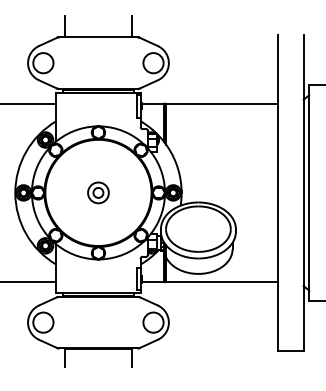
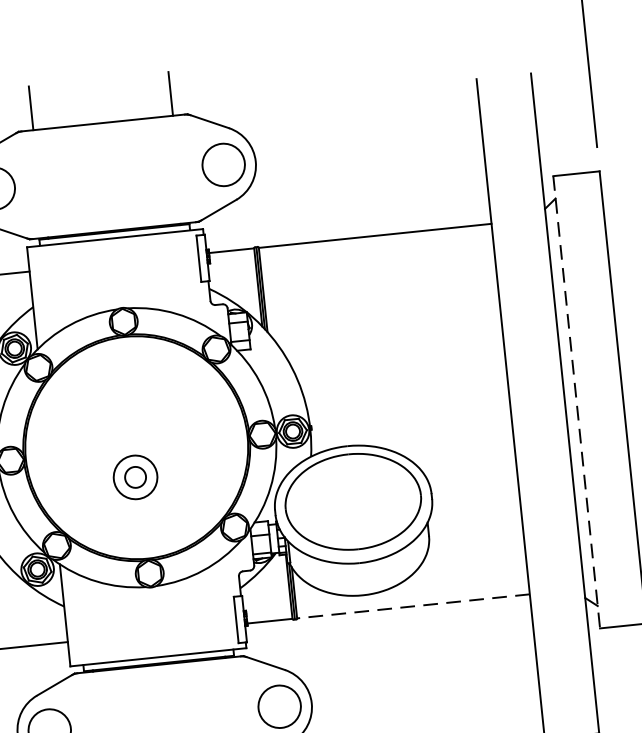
part: (98, 192) -> (135, 476), moved
line: (309, 193) -> (577, 403), solid -> dashed
line: (221, 281) -> (412, 606), solid -> dashed

